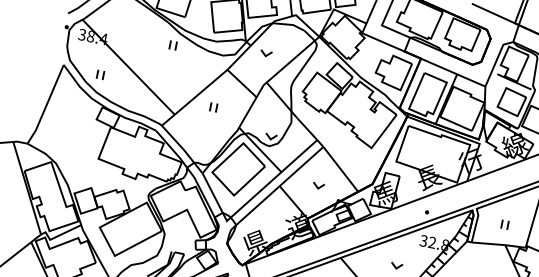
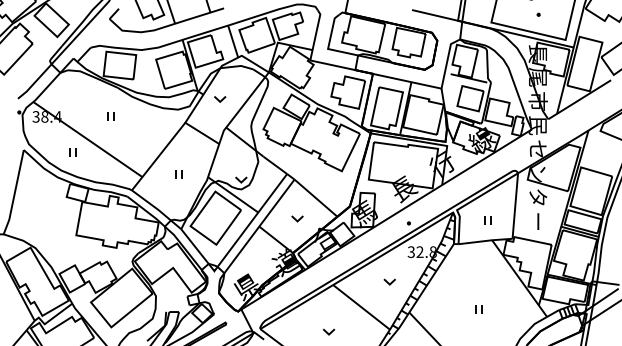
part: (172, 45) -> (110, 116), moved
part: (100, 74) -> (72, 152), moved
part: (213, 107) -> (178, 174), moved

